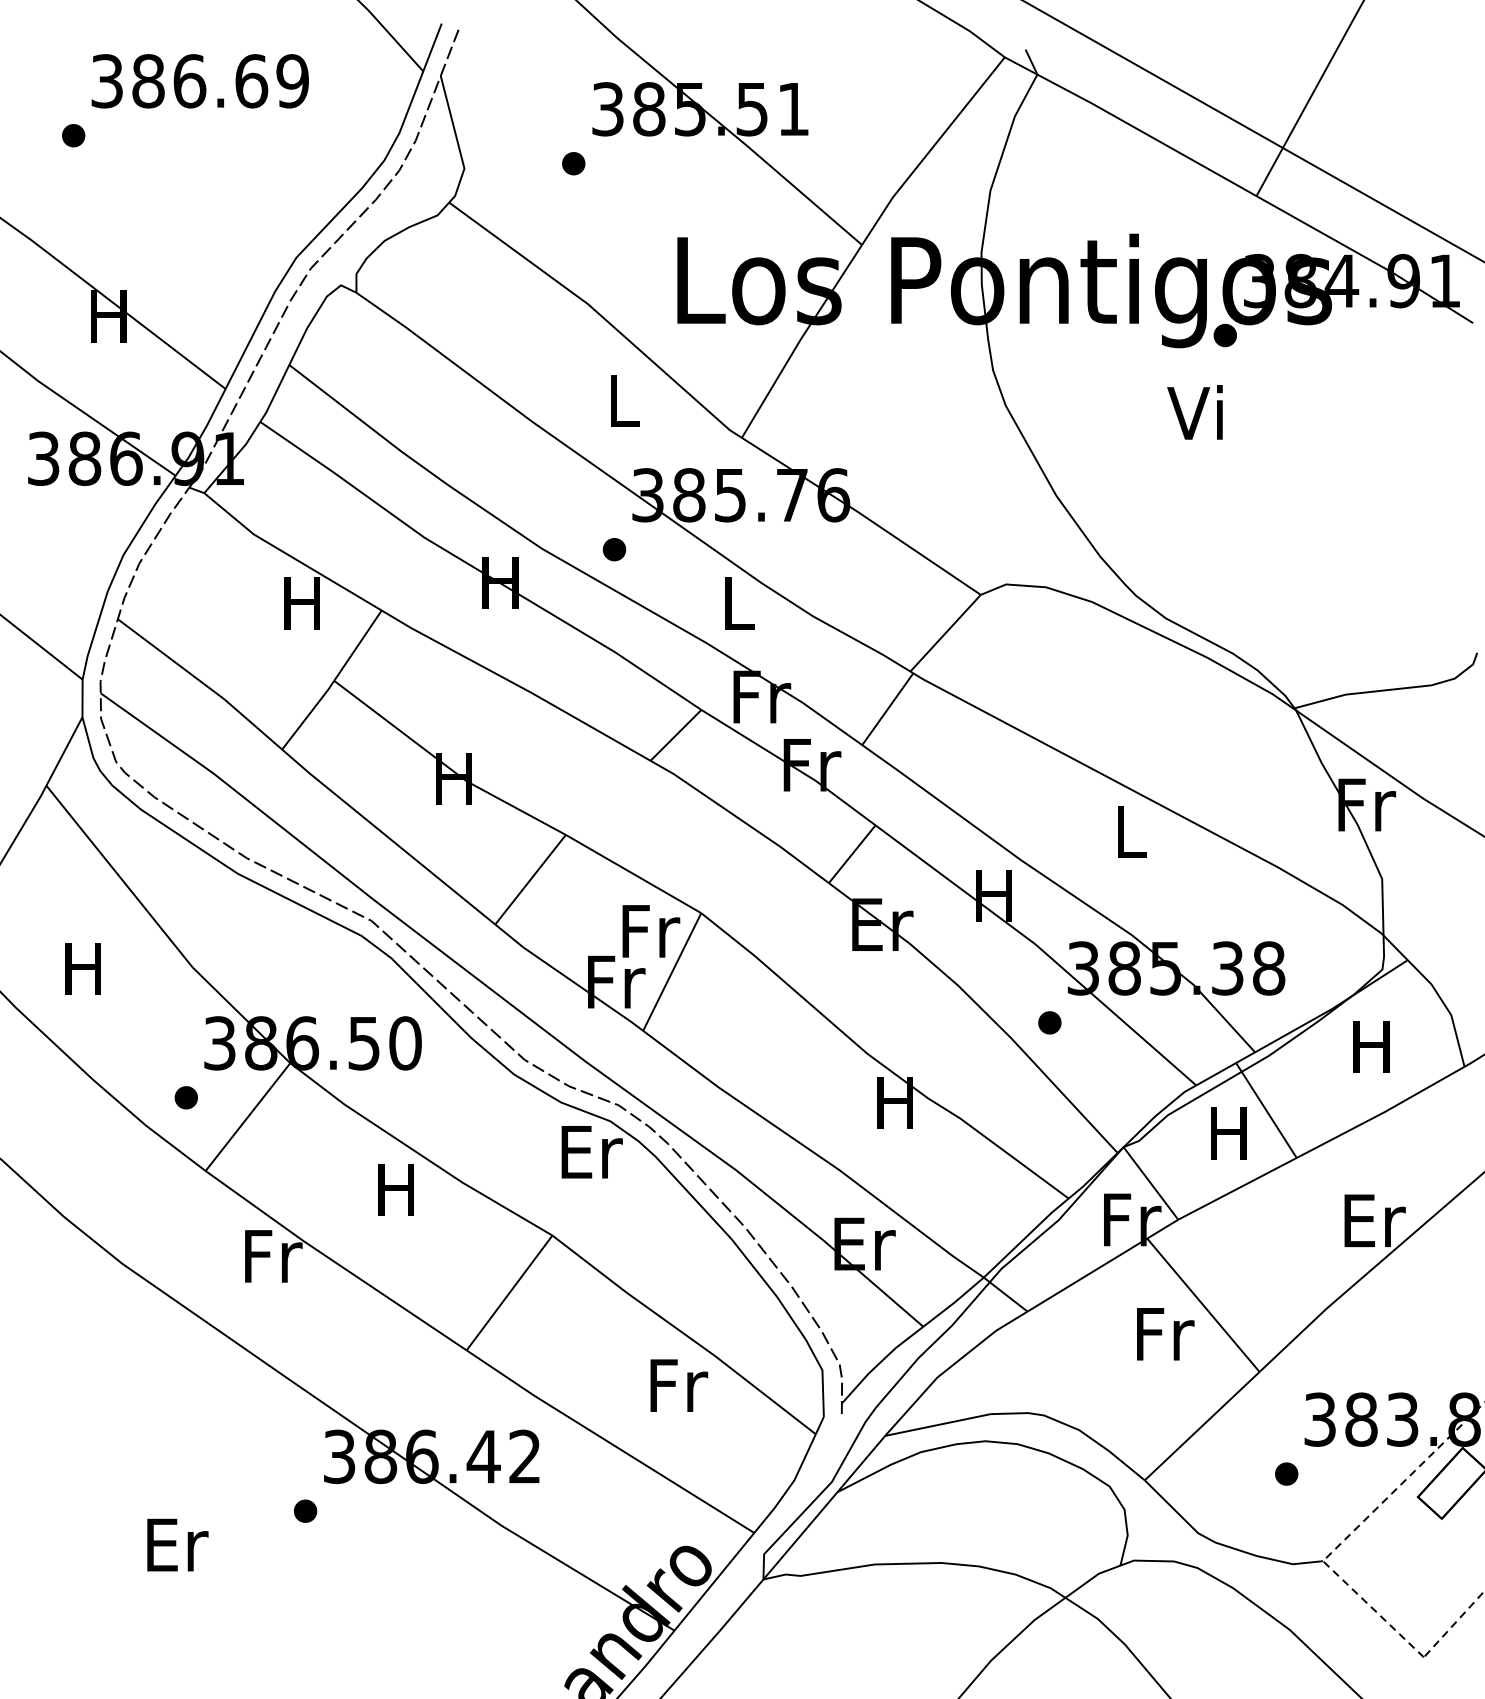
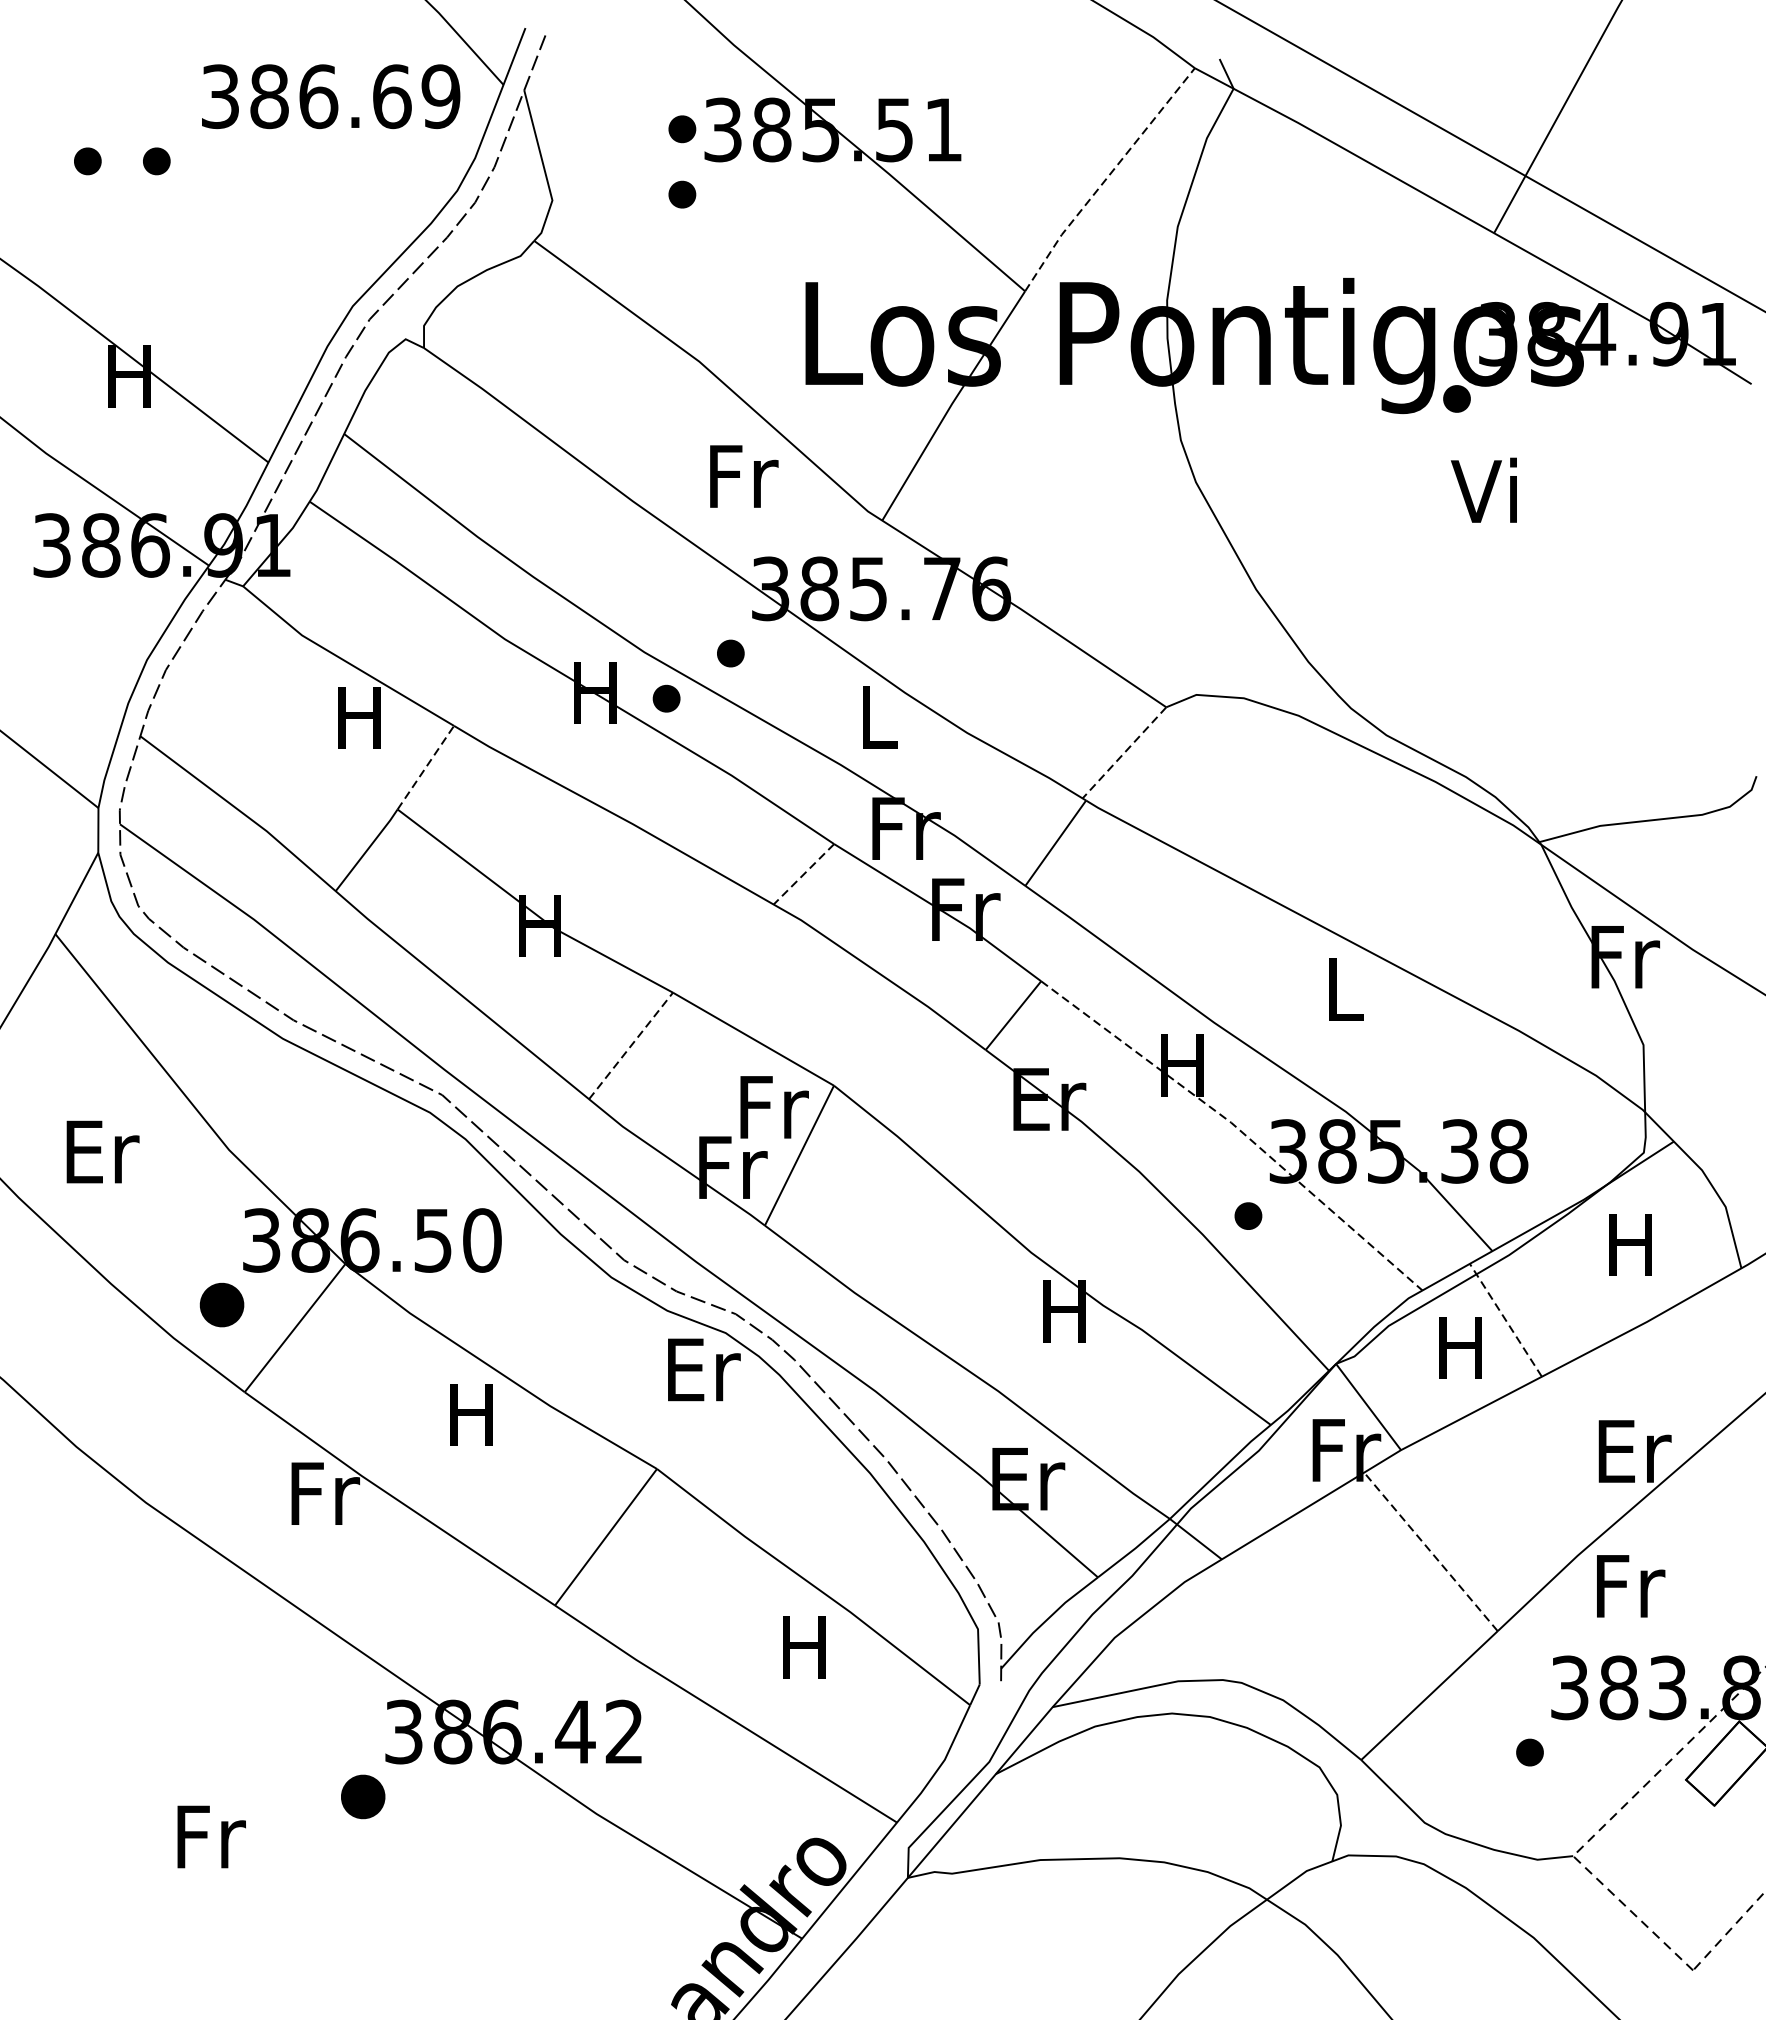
text: (199, 81) -> (330, 96), moved
part: (573, 108) -> (682, 129), added
part: (131, 135) -> (156, 161), added
line: (930, 150) -> (1106, 178), solid -> dashed
text: (625, 400) -> (743, 476), L -> Fr
text: (1194, 412) -> (1483, 490), moved
part: (560, 587) -> (666, 698), added
line: (945, 633) -> (1124, 753), solid -> dashed
line: (358, 645) -> (426, 767), solid -> dashed
line: (676, 735) -> (804, 874), solid -> dashed
line: (530, 879) -> (630, 1045), solid -> dashed
line: (1040, 948) -> (1237, 1127), solid -> dashed
text: (86, 968) -> (103, 1151), H -> Er
part: (185, 1097) -> (220, 1304), size x1.6
line: (1266, 1110) -> (1505, 1320), solid -> dashed
line: (1203, 1304) -> (1431, 1550), solid -> dashed
text: (1165, 1334) -> (1630, 1586), moved
text: (679, 1385) -> (808, 1647), Fr -> H
part: (305, 1510) -> (363, 1795), size x1.6
text: (177, 1544) -> (211, 1836), Er -> Fr

